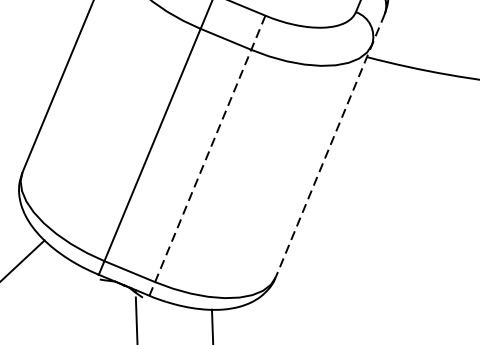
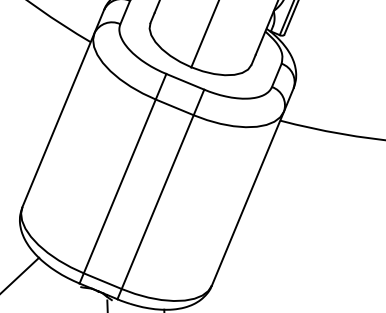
line: (329, 145) -> (252, 186), dashed -> solid
line: (206, 155) -> (160, 194), dashed -> solid

